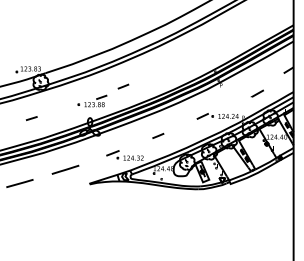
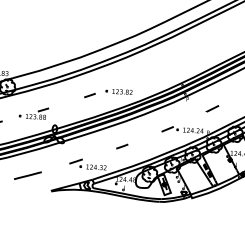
part: (151, 80) -> (118, 90), added
line: (256, 93) -> (211, 108), moved
part: (92, 100) -> (34, 112), moved

